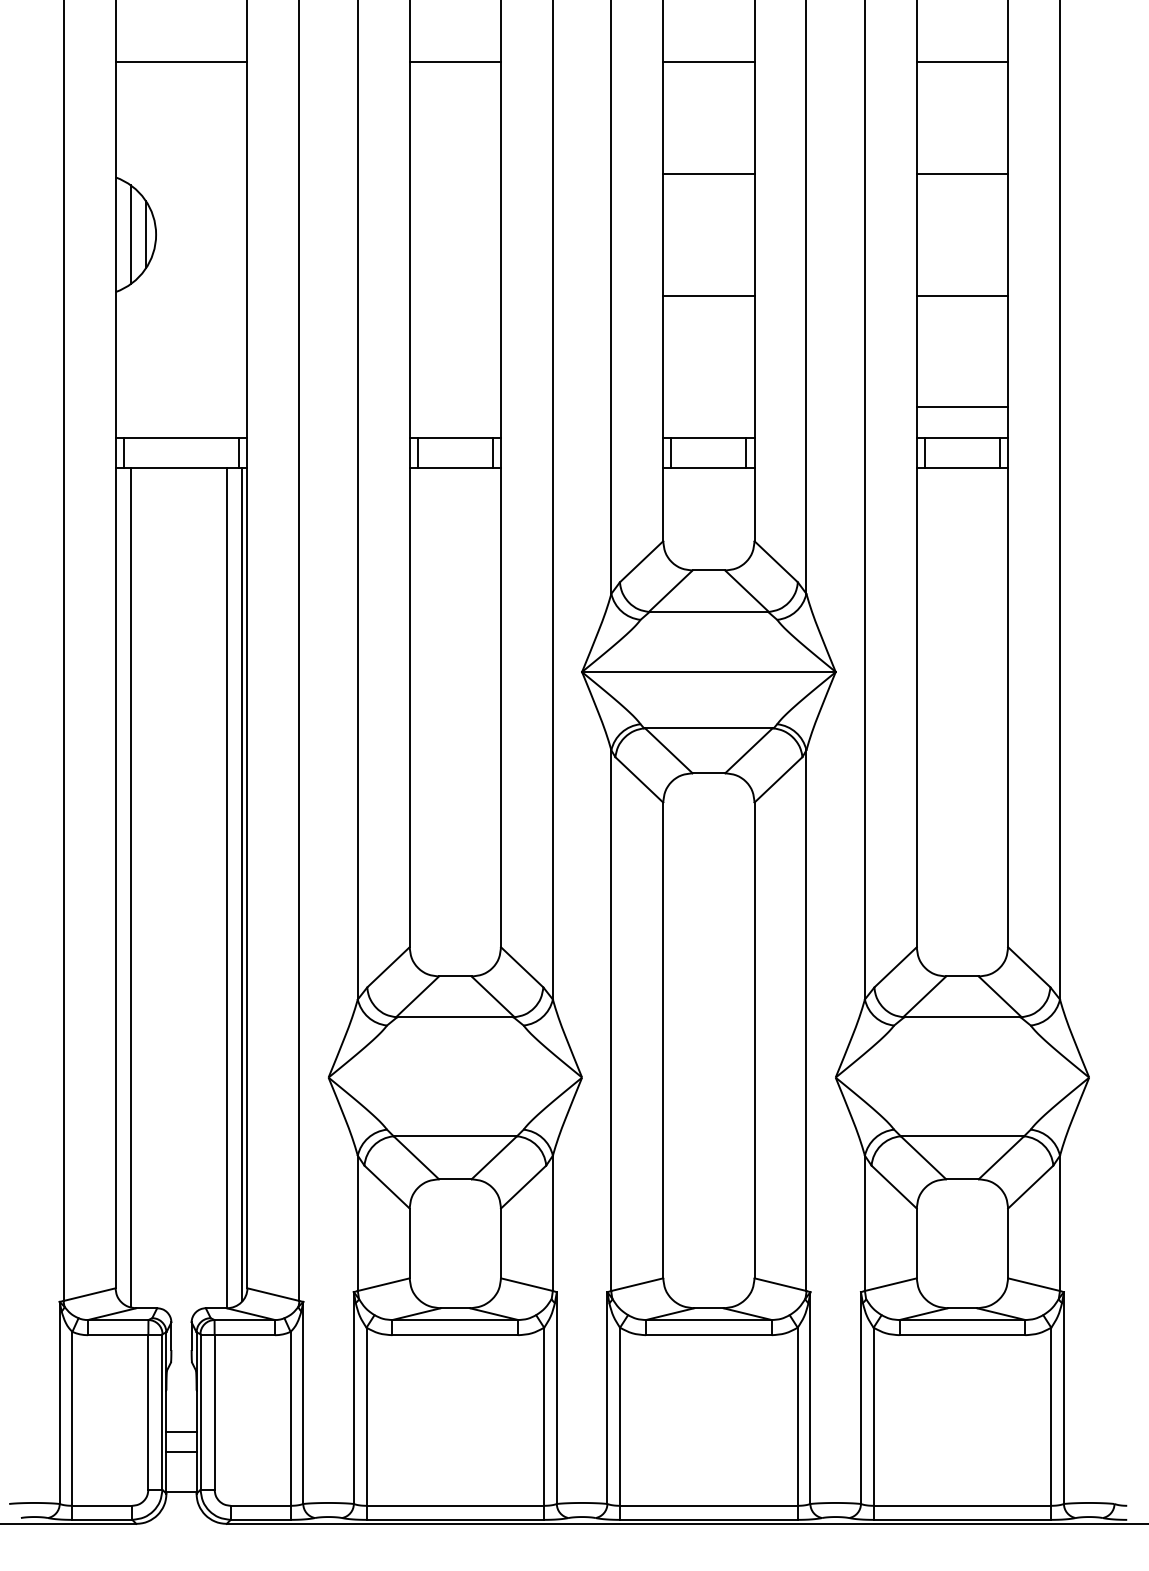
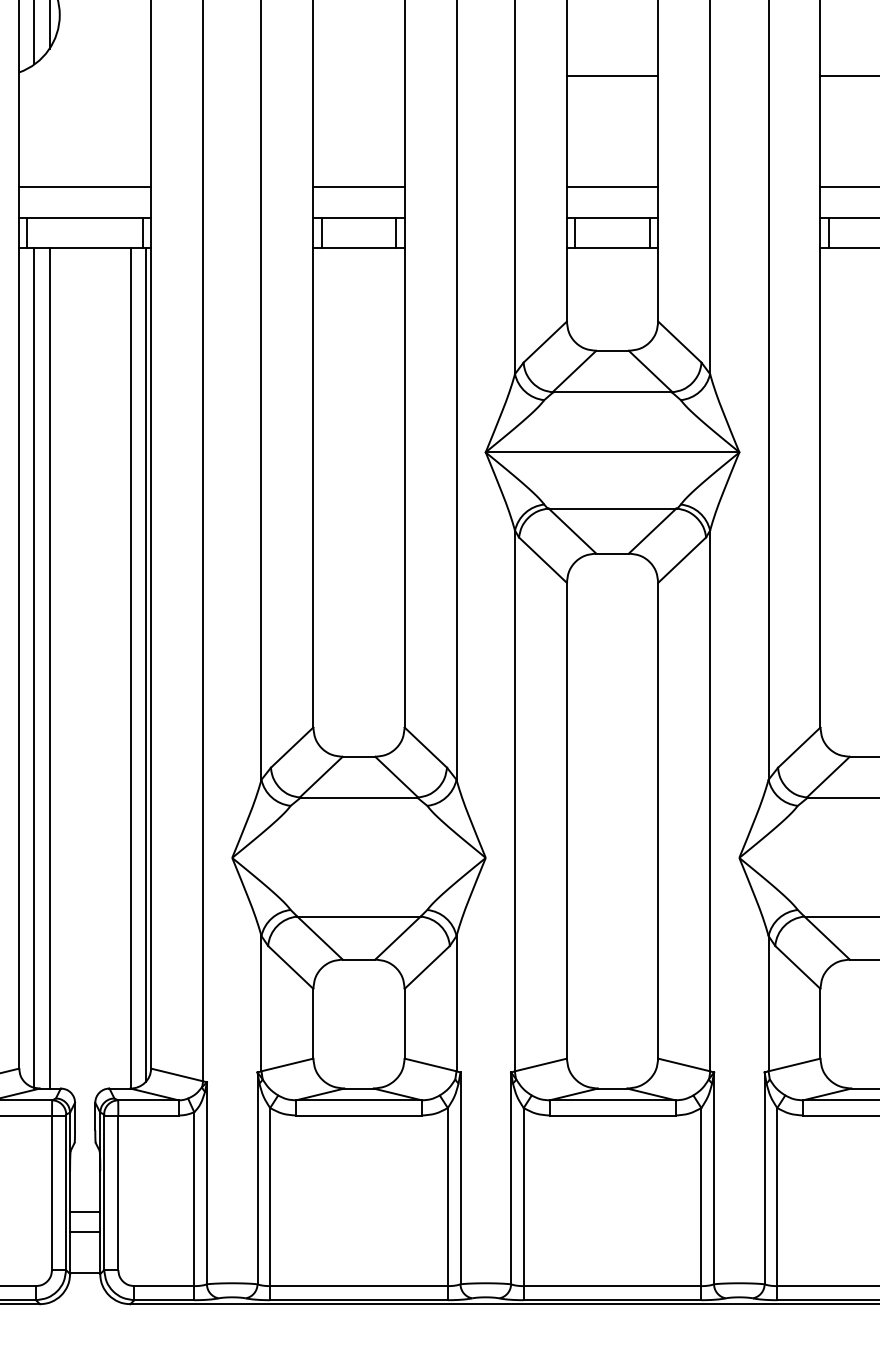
line: (181, 407) -> (85, 187), added
line: (454, 407) -> (358, 187), added
line: (708, 407) -> (612, 187), added
line: (145, 888) -> (49, 668), added

